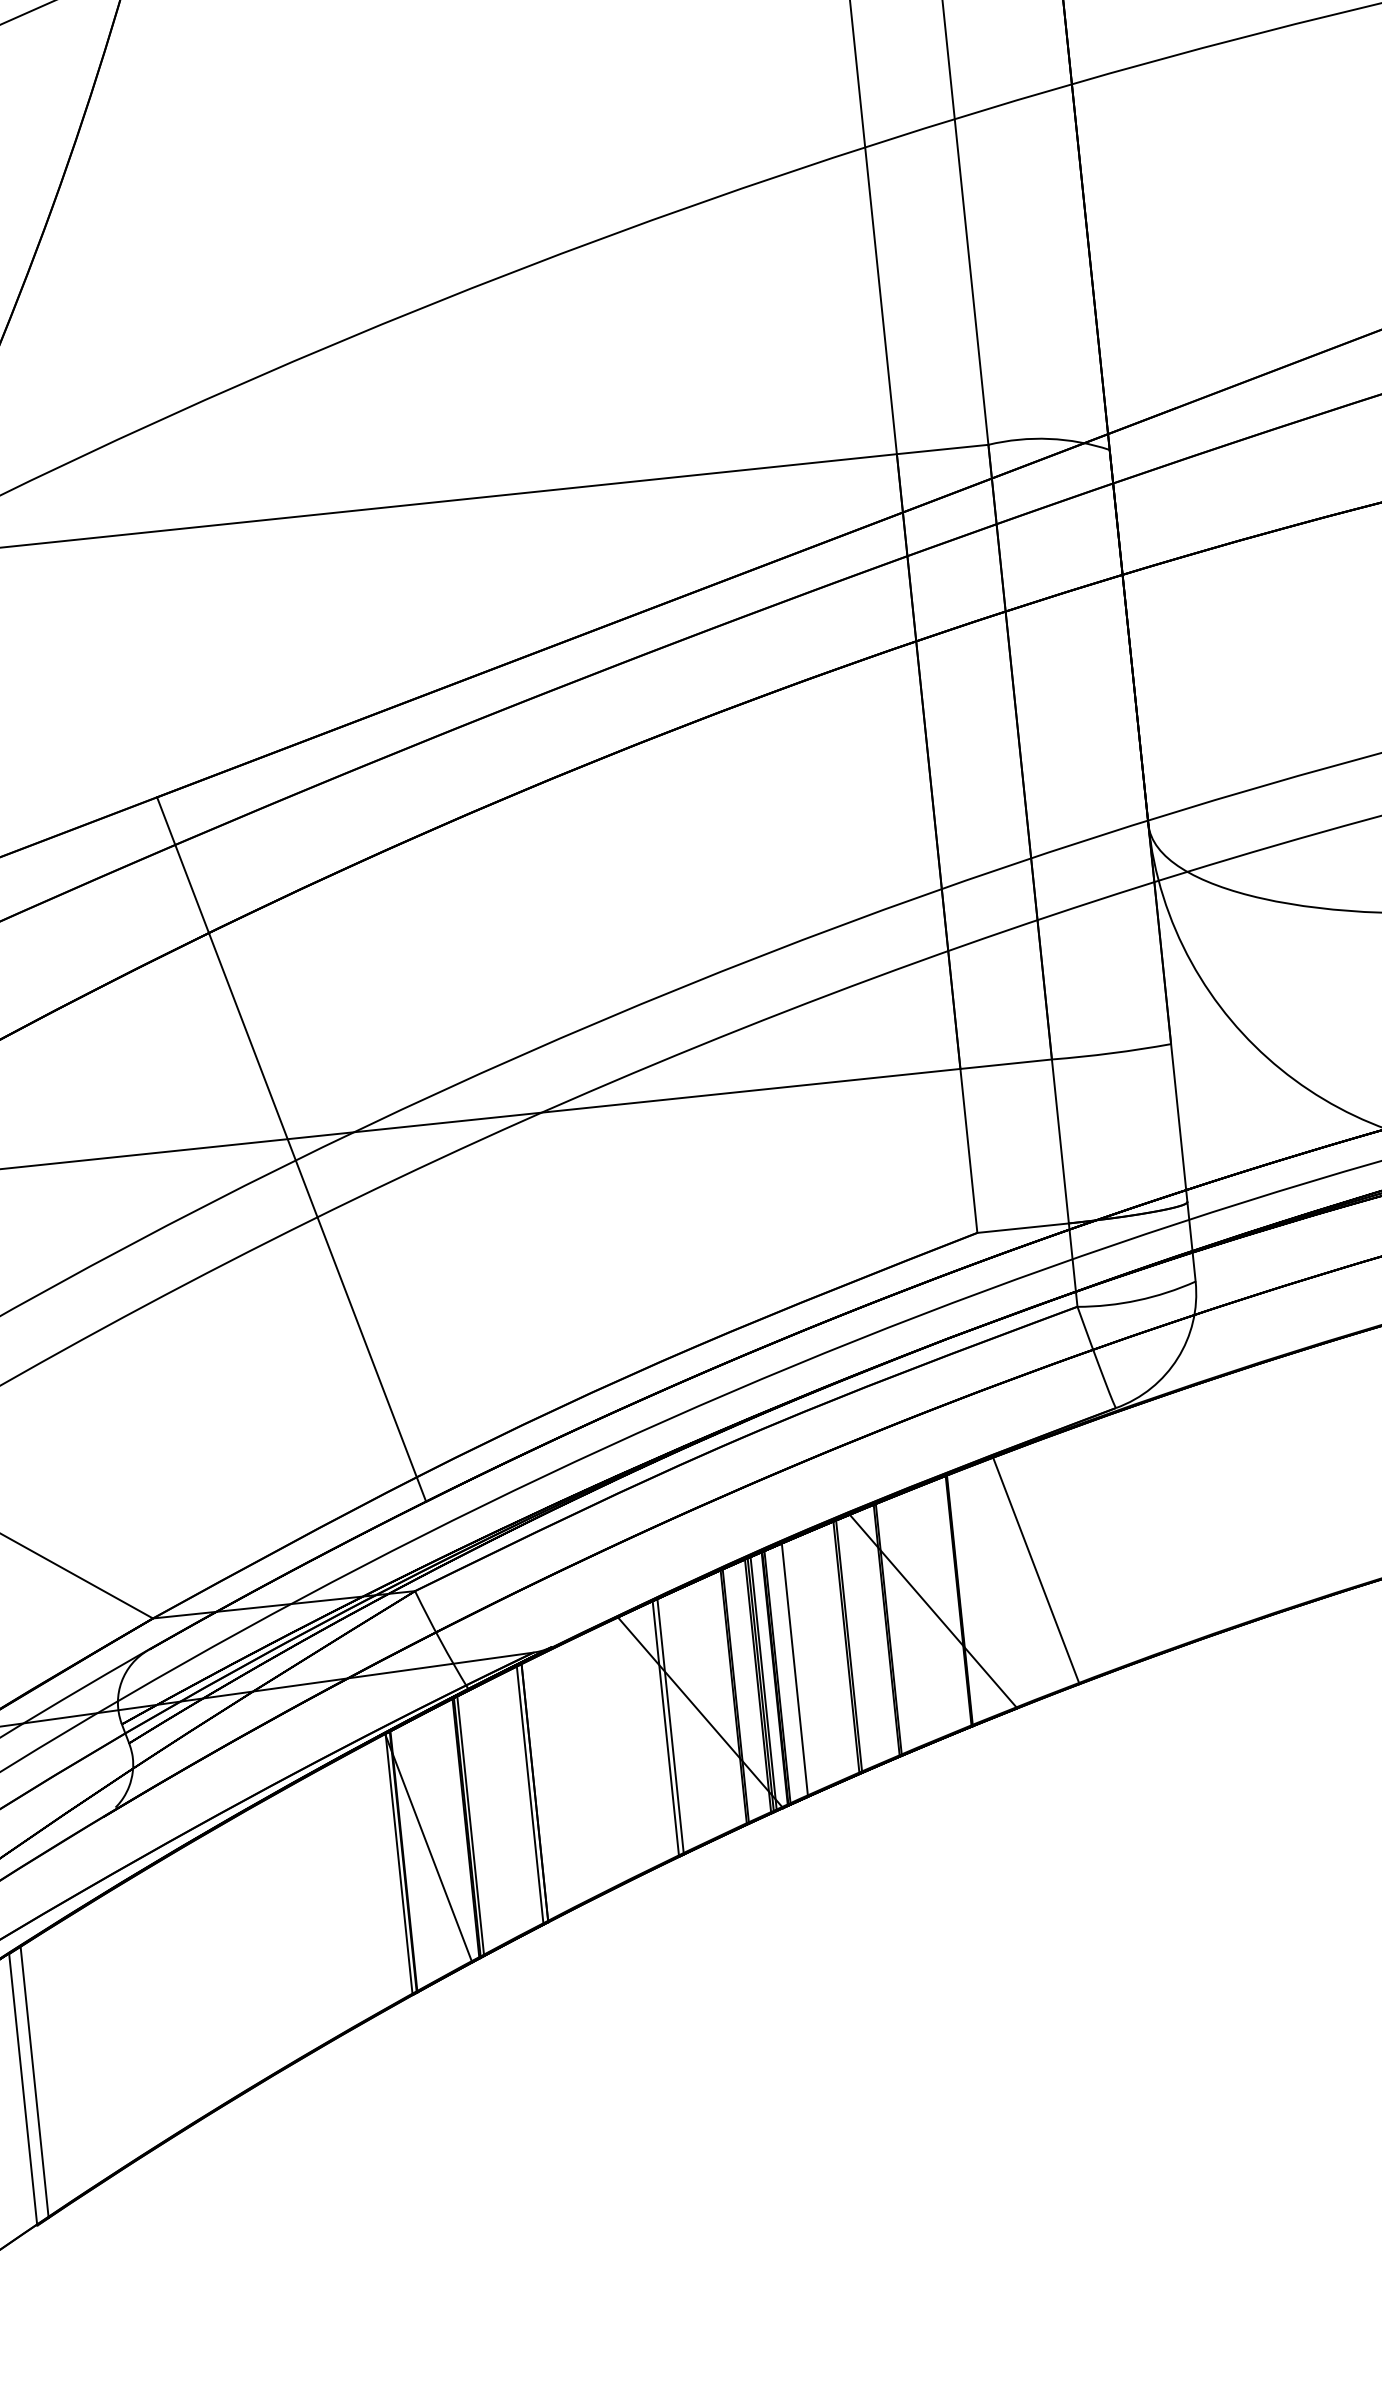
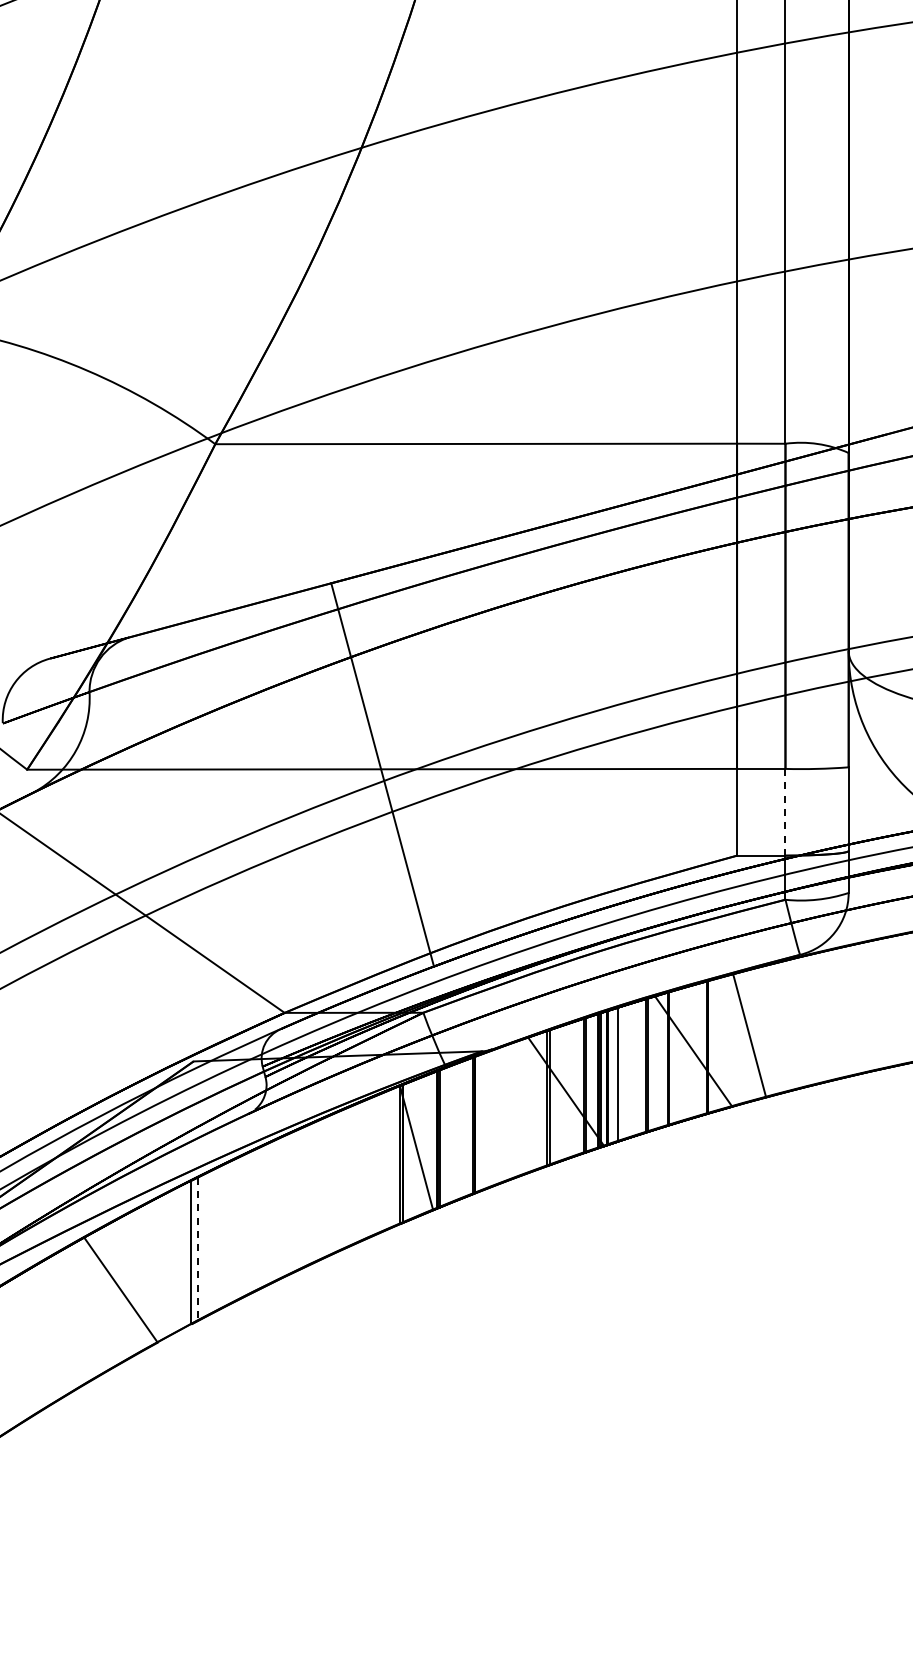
line: (1060, 1141) -> (785, 812), solid -> dashed
line: (34, 2082) -> (197, 1249), solid -> dashed

